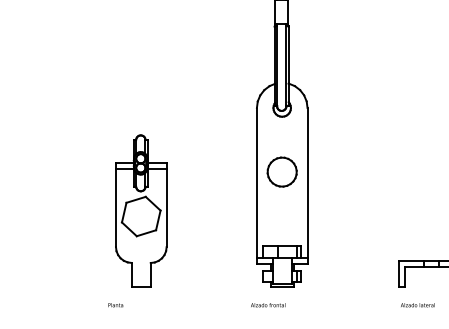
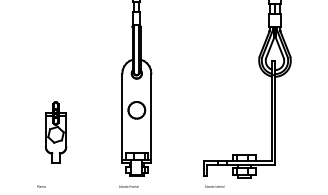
part: (140, 210) -> (55, 132), size x0.7

